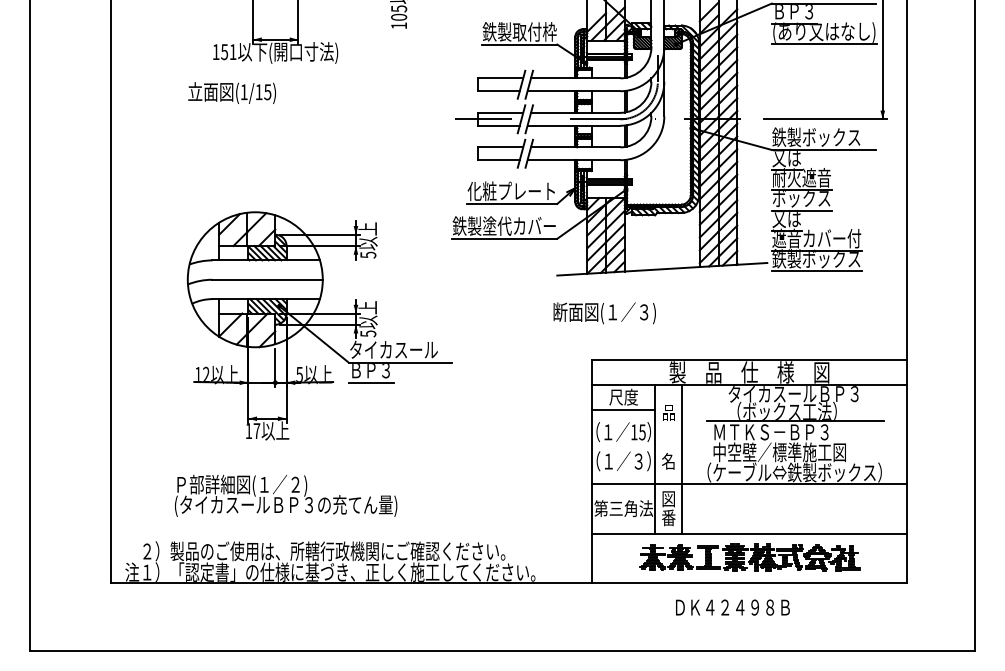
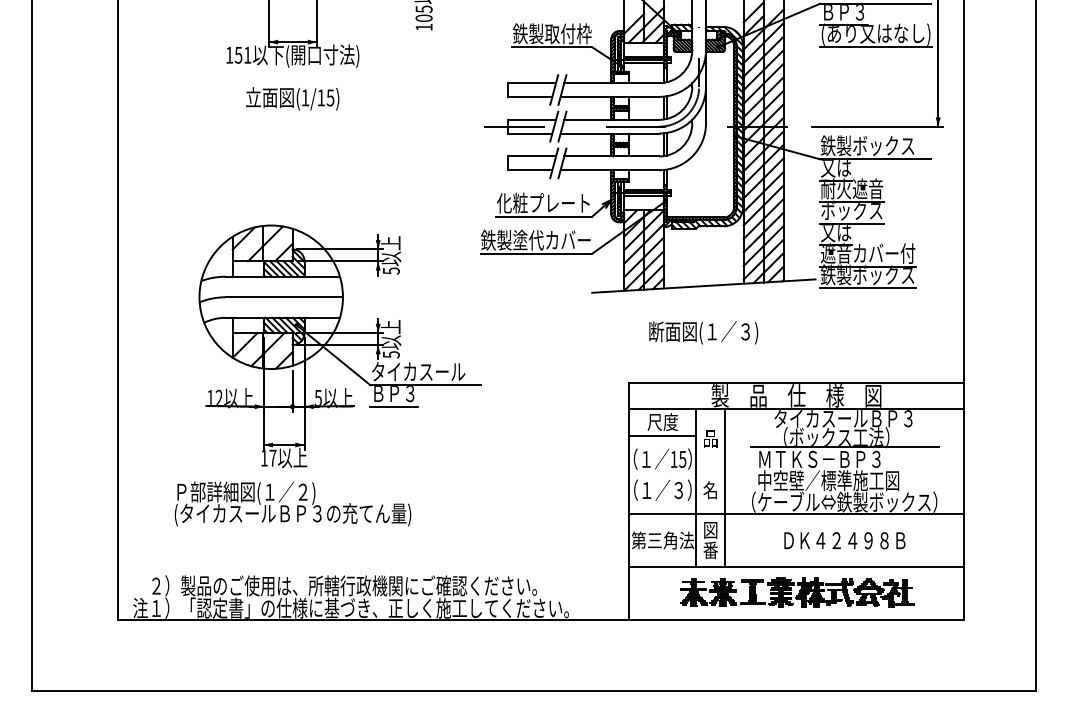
text: (232, 92) -> (292, 98), moved
text: (604, 312) -> (703, 332), moved
text: (285, 495) -> (292, 503), moved
text: (732, 607) -> (844, 540), moved

